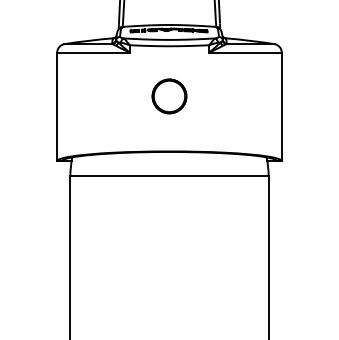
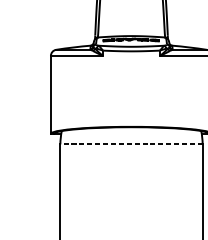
part: (169, 96) -> (131, 87), removed
line: (169, 175) -> (131, 144), solid -> dashed

